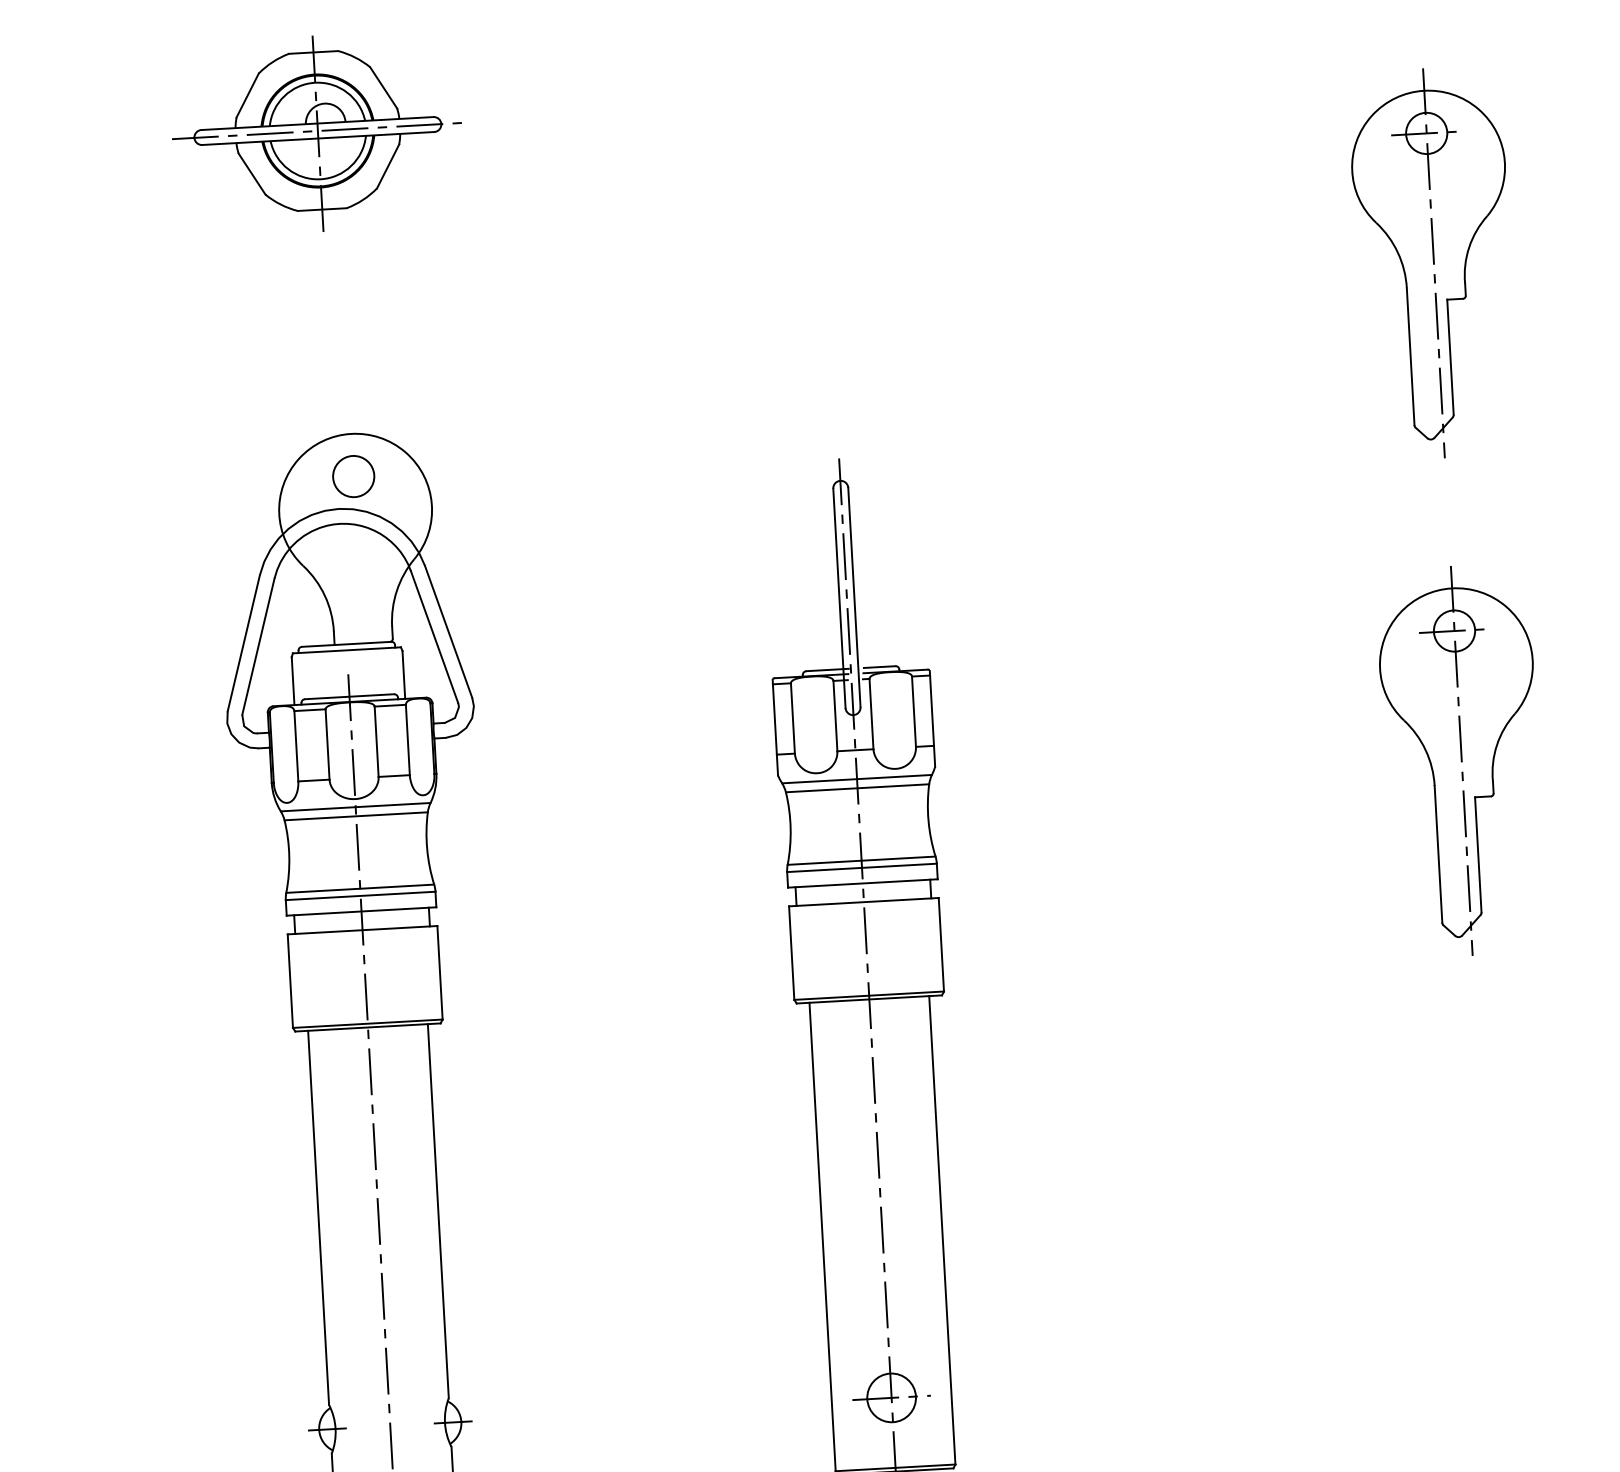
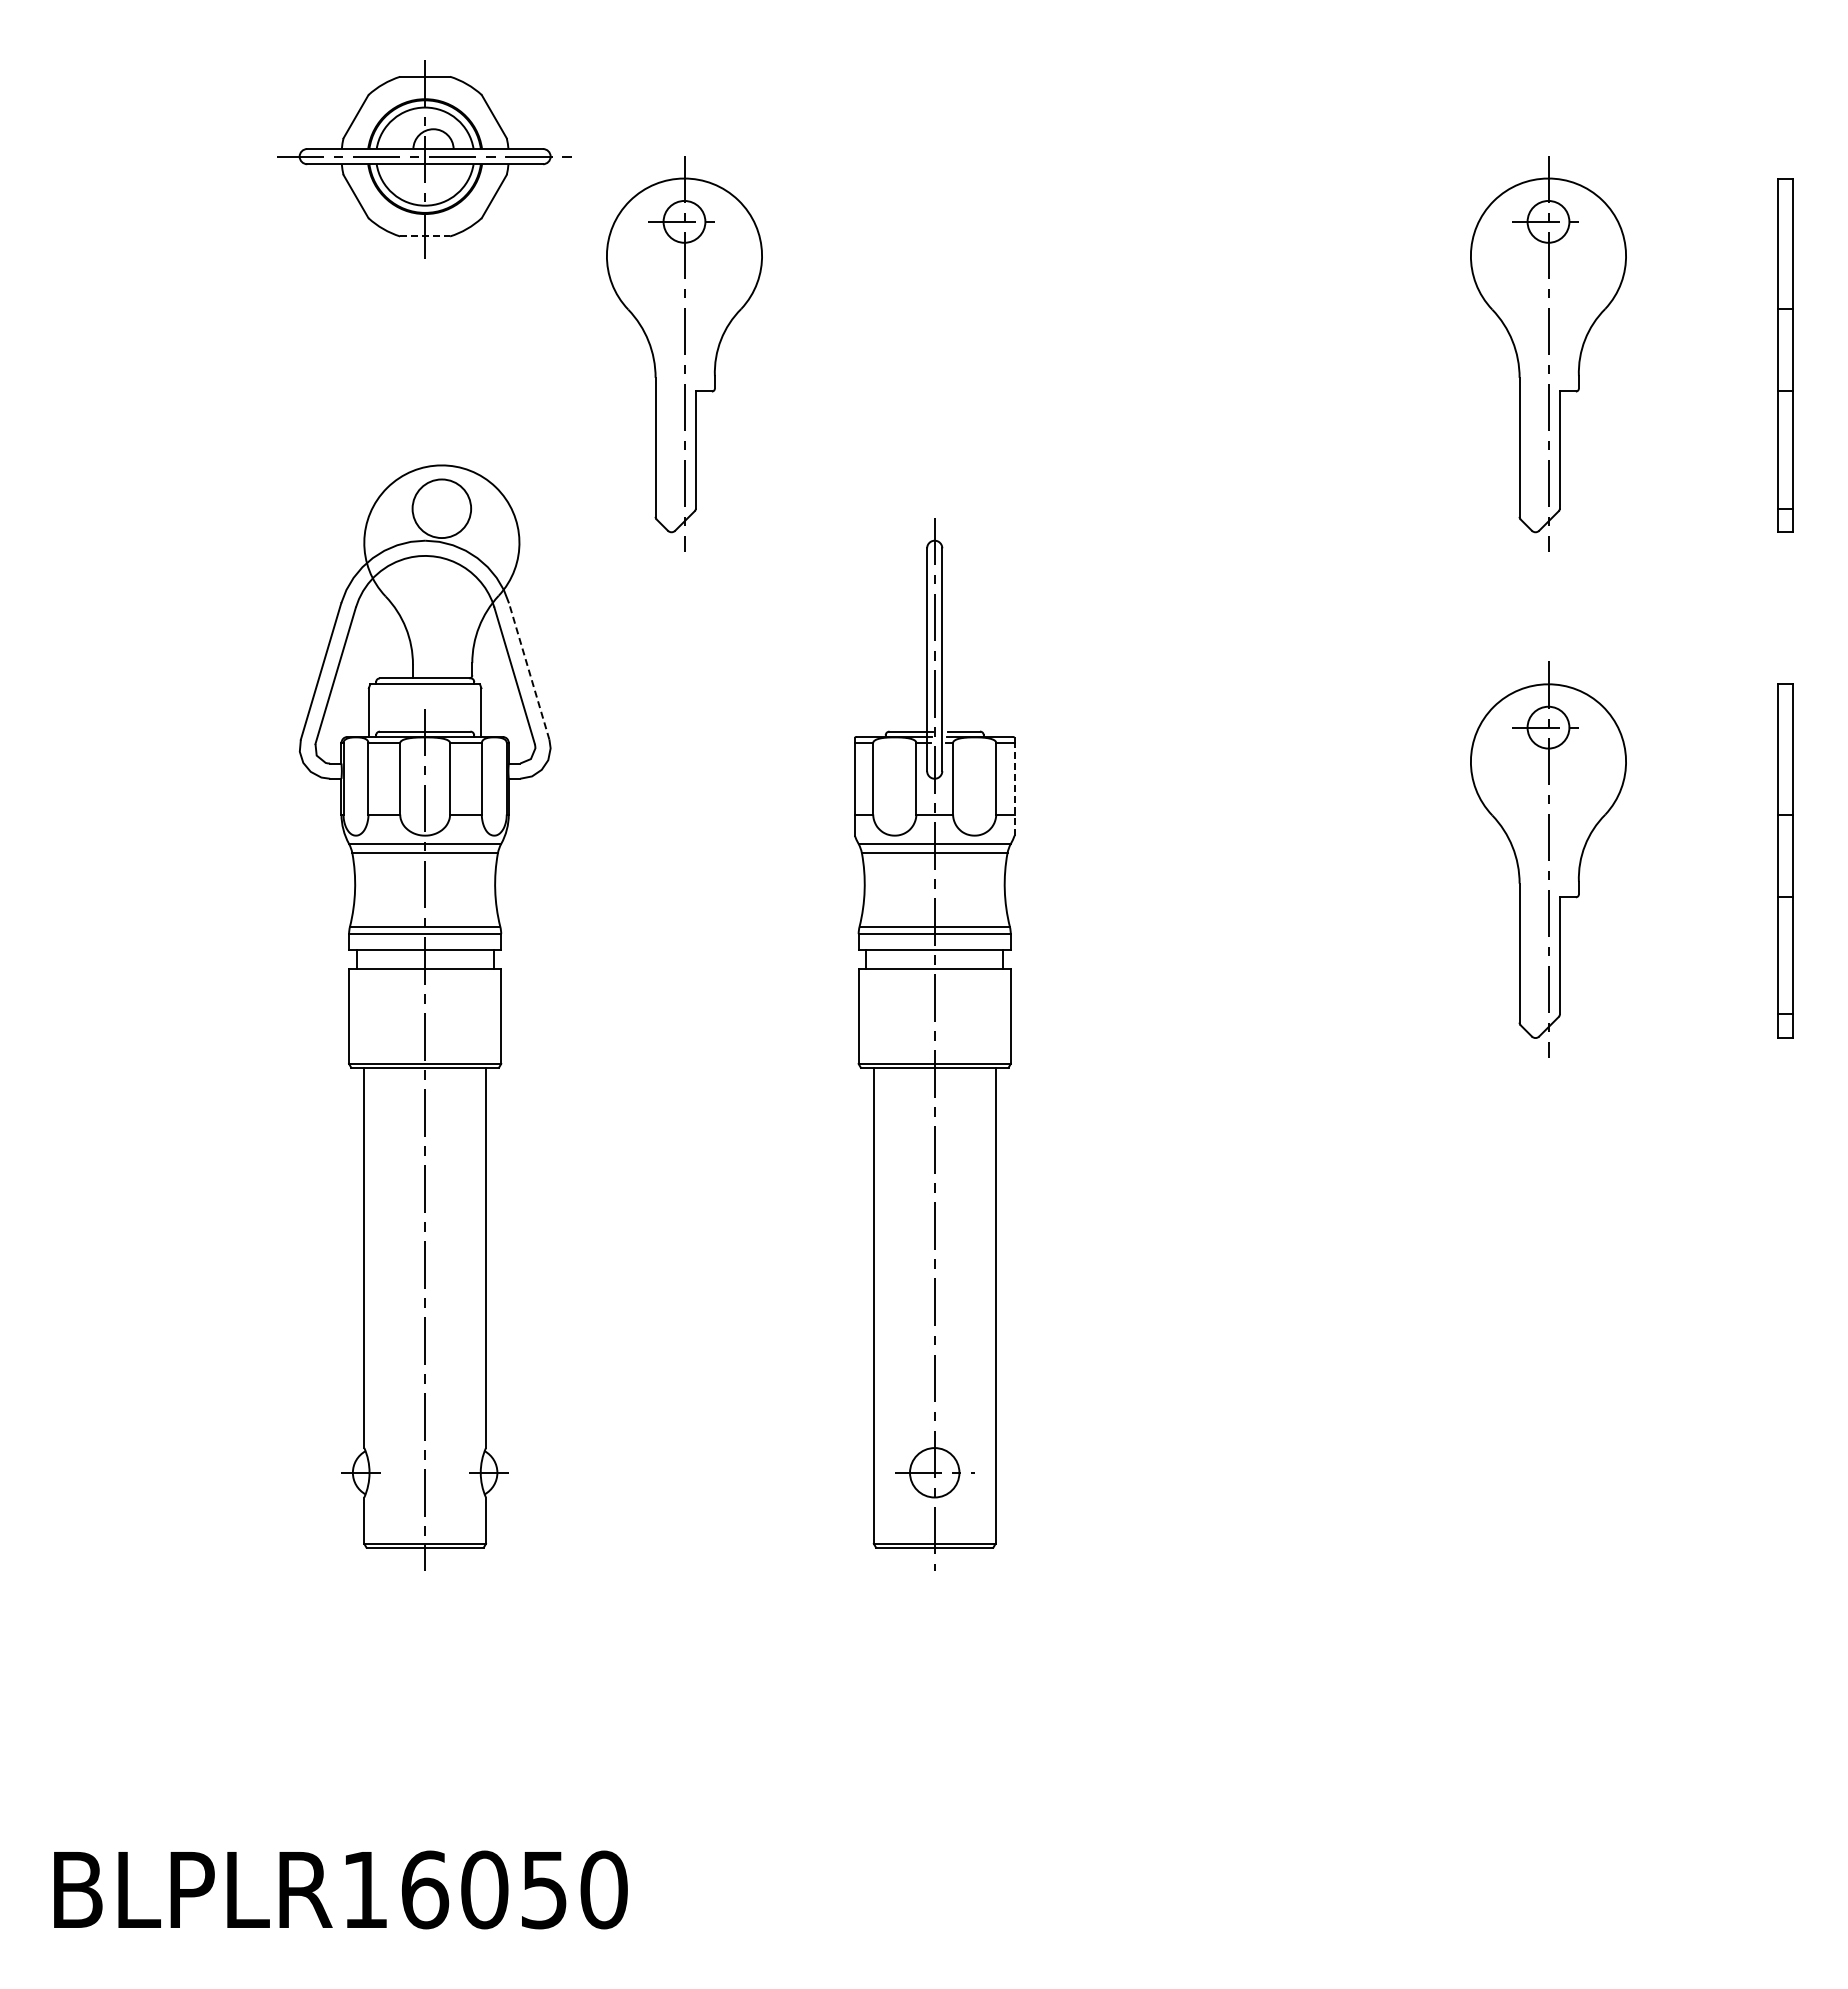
line: (322, 209) -> (425, 236), solid -> dashed
part: (583, 310) -> (684, 353), added
circle: (353, 476) -> (441, 508), size x1.4
line: (448, 631) -> (529, 671), solid -> dashed
line: (932, 720) -> (1014, 788), solid -> dashed

